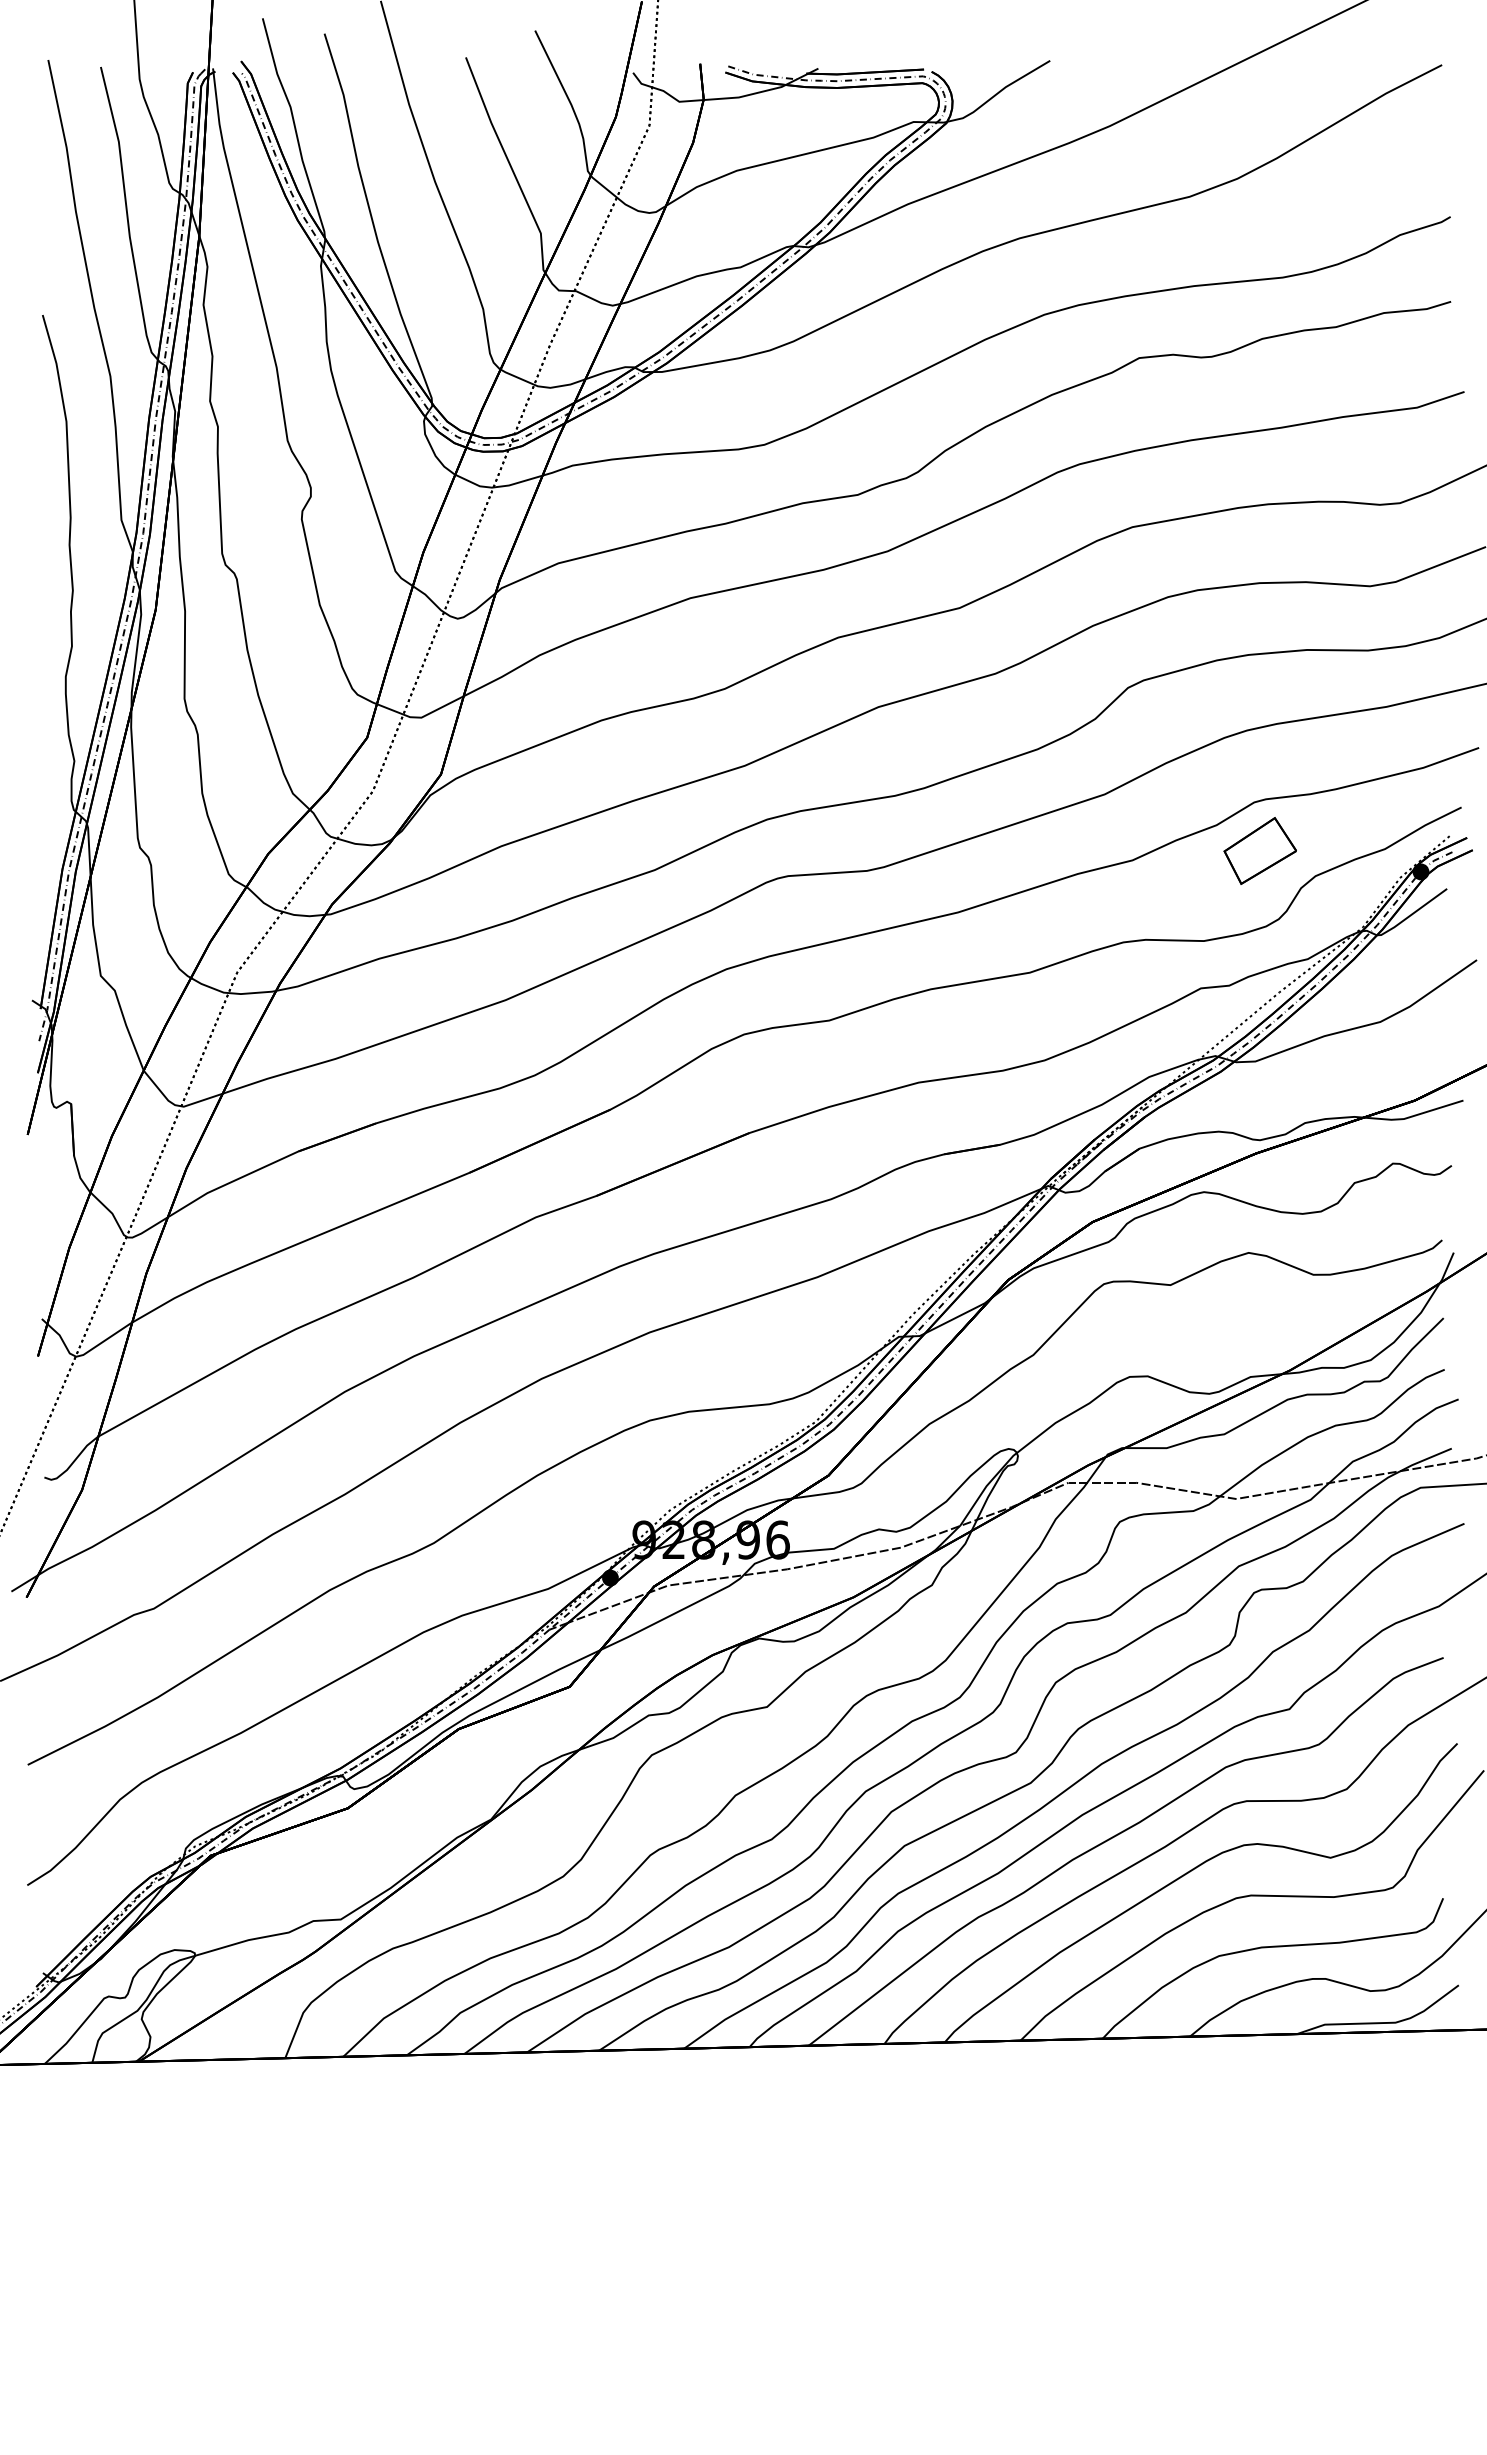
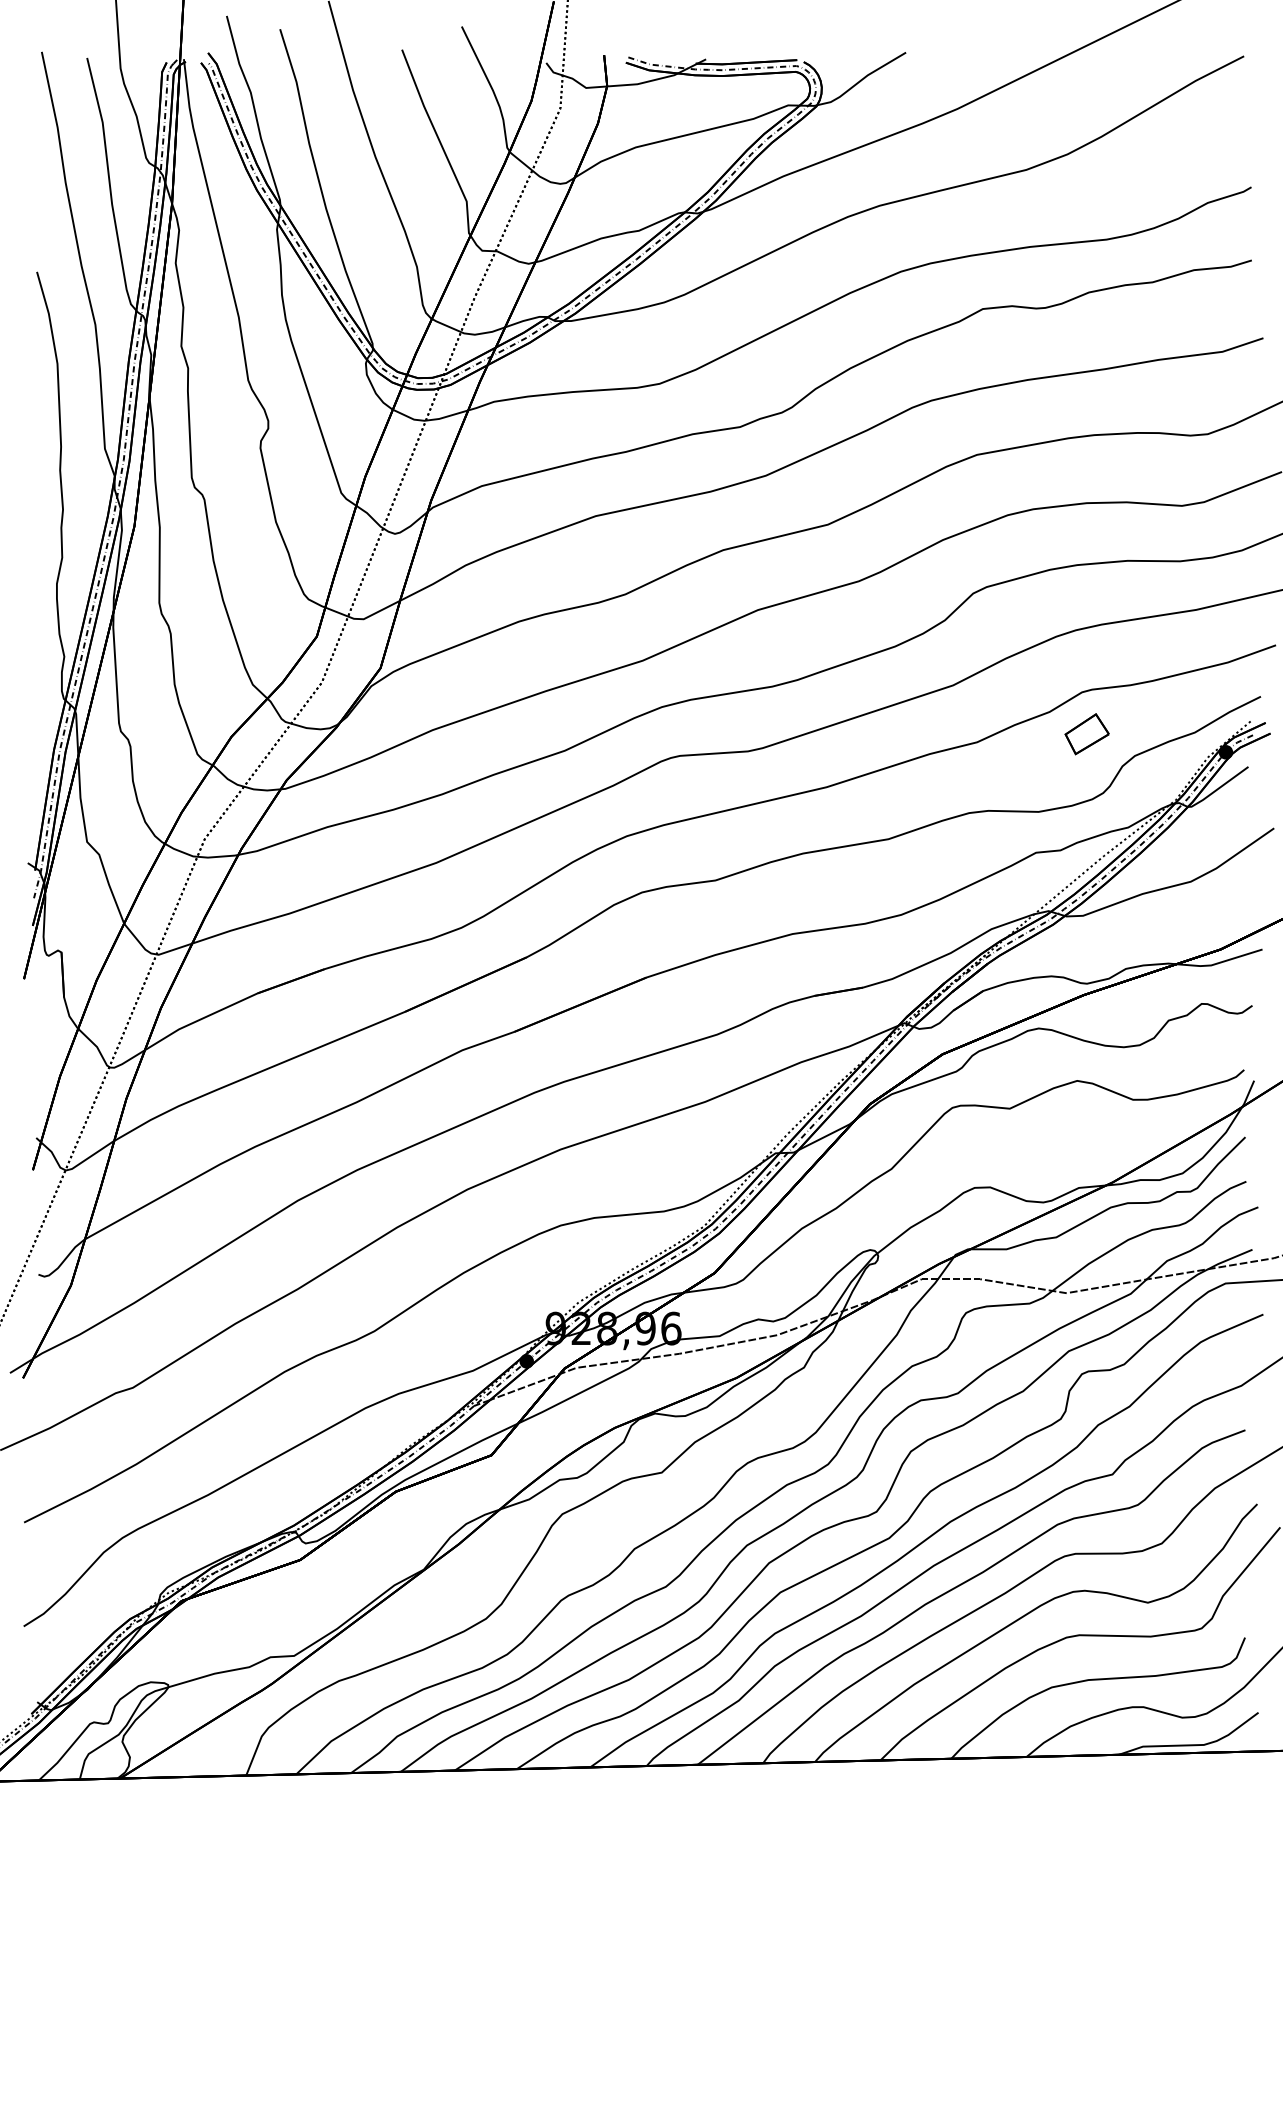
part: (1259, 850) -> (1086, 733), size x0.7

